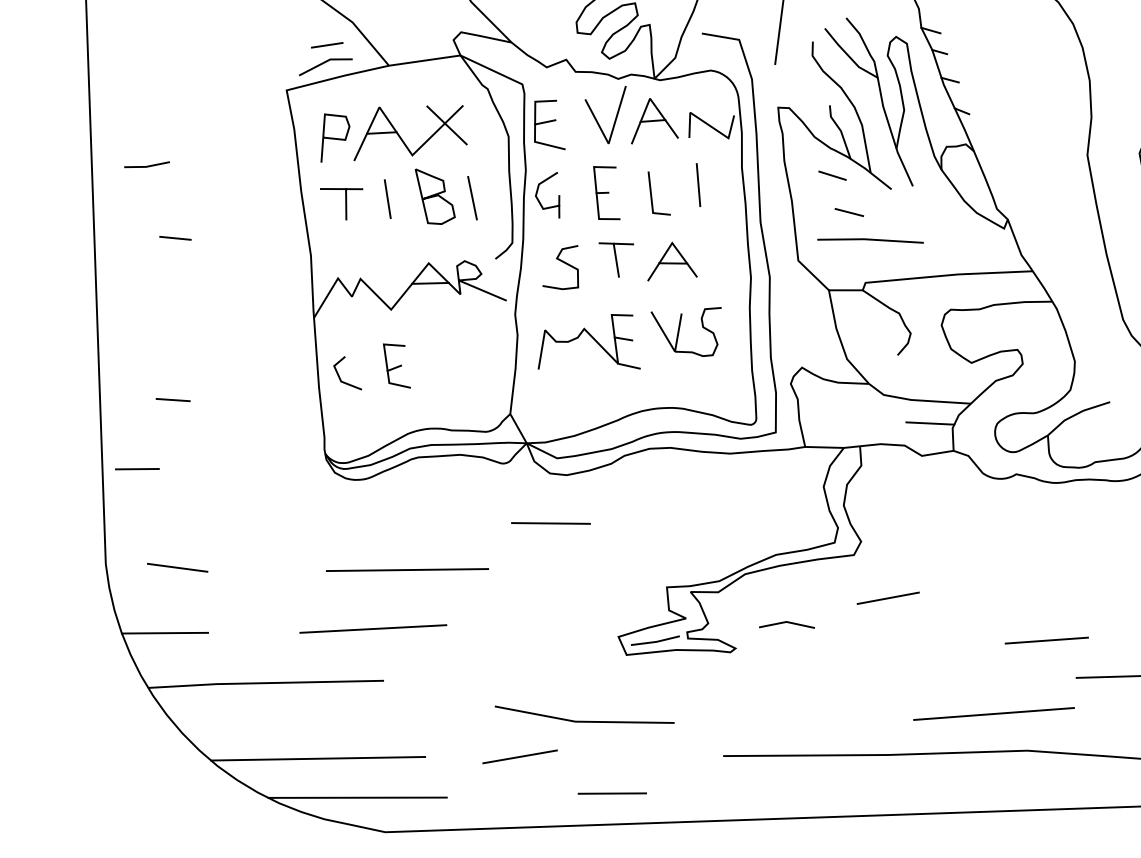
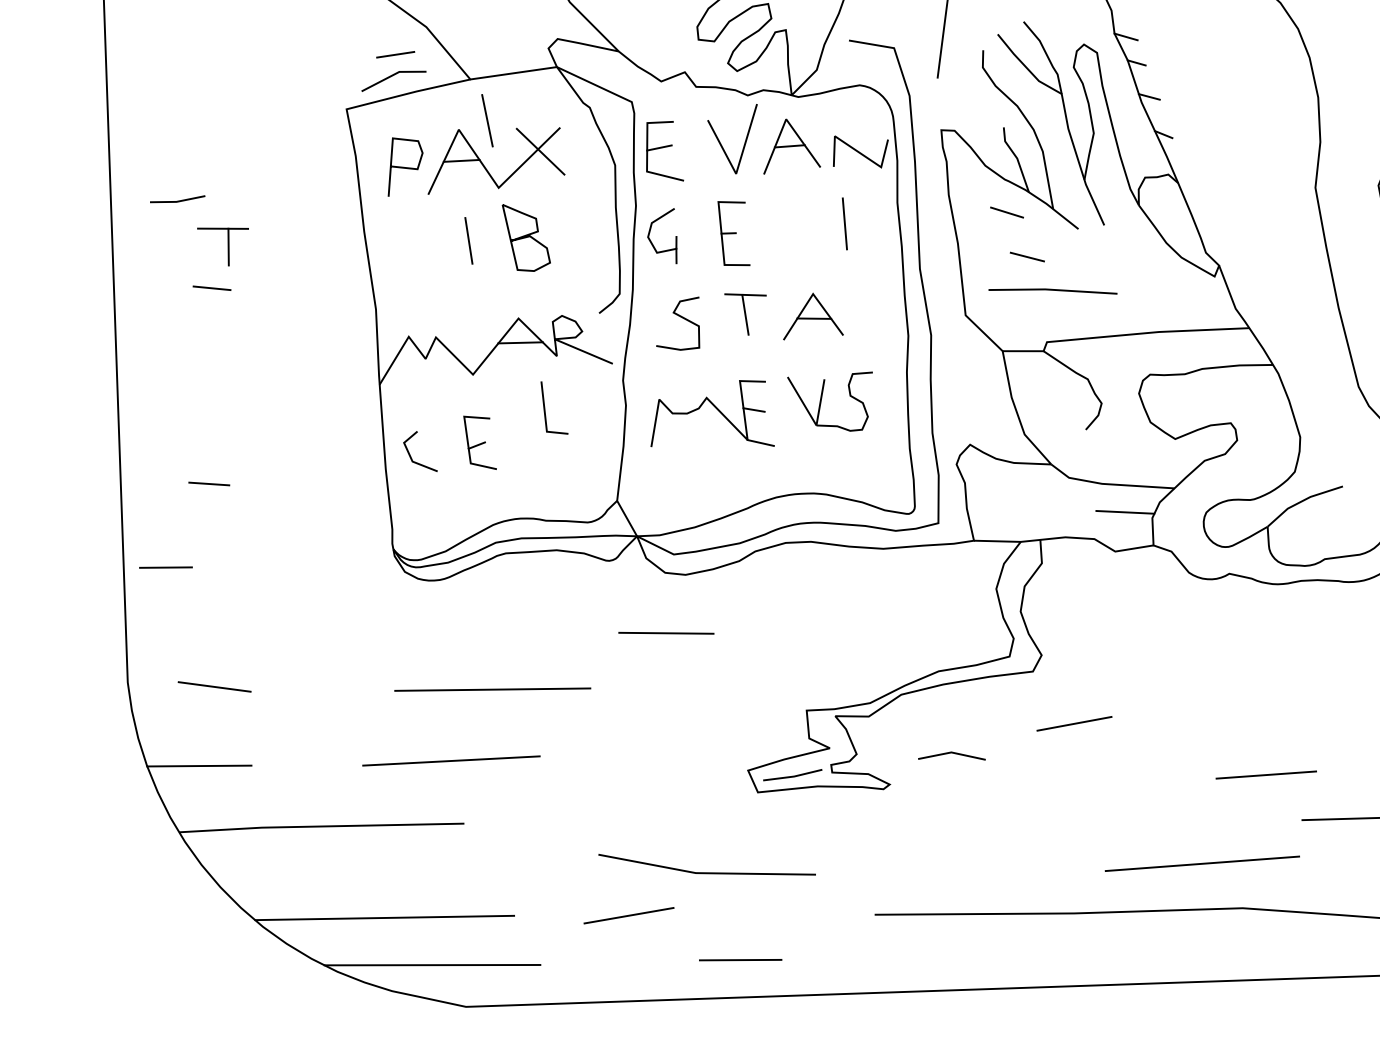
line: (651, 193) -> (545, 407), moved
line: (472, 197) -> (487, 120), moved
part: (341, 203) -> (222, 246), moved

